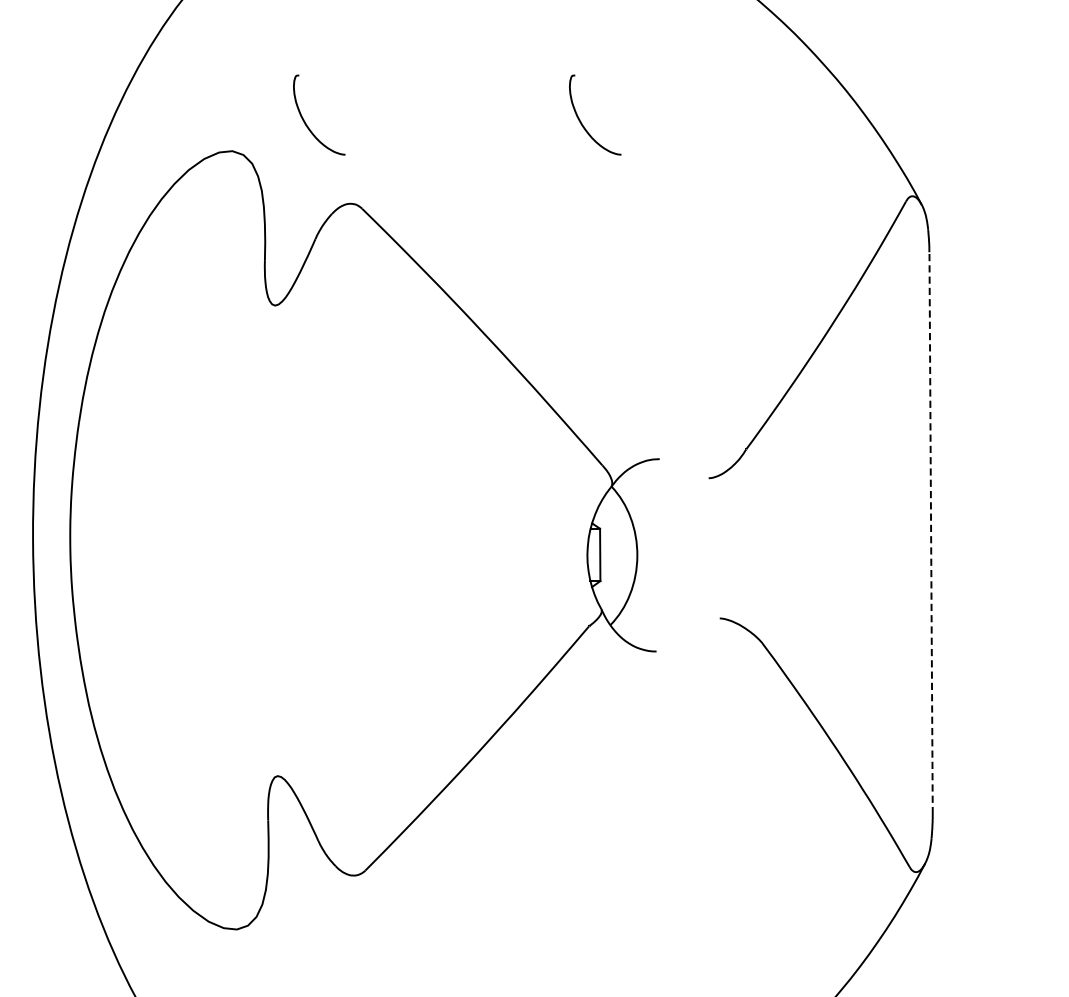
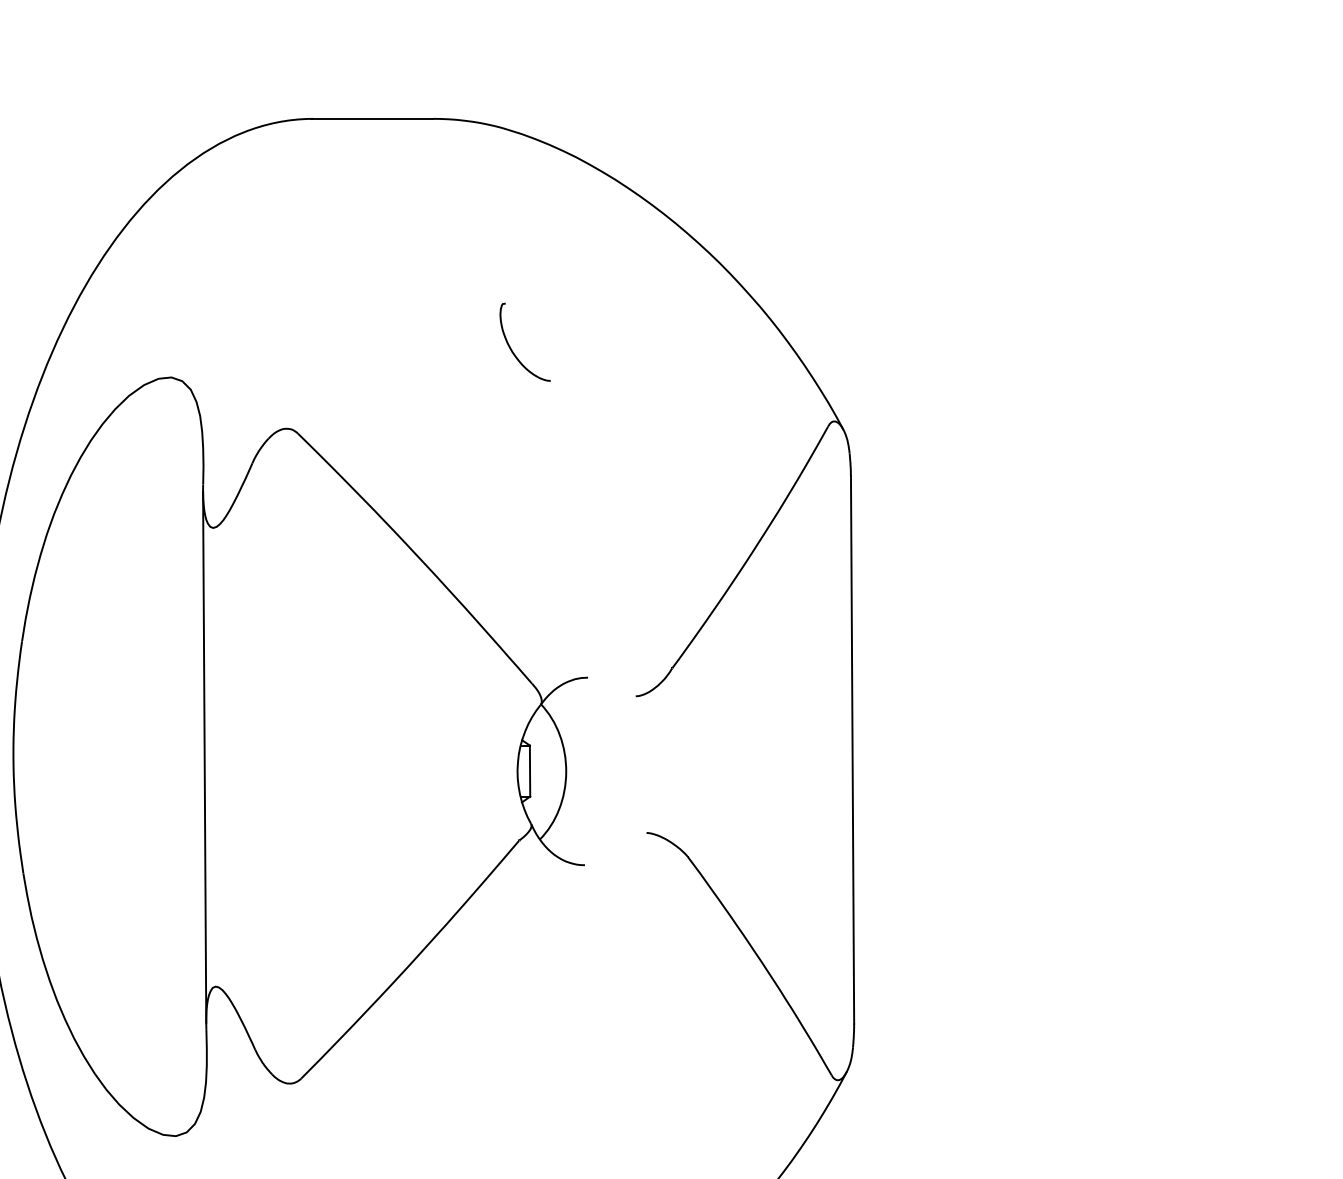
curve: (306, 122) -> (243, 349), removed
line: (931, 532) -> (852, 749), dashed -> solid
line: (266, 540) -> (204, 756), added

